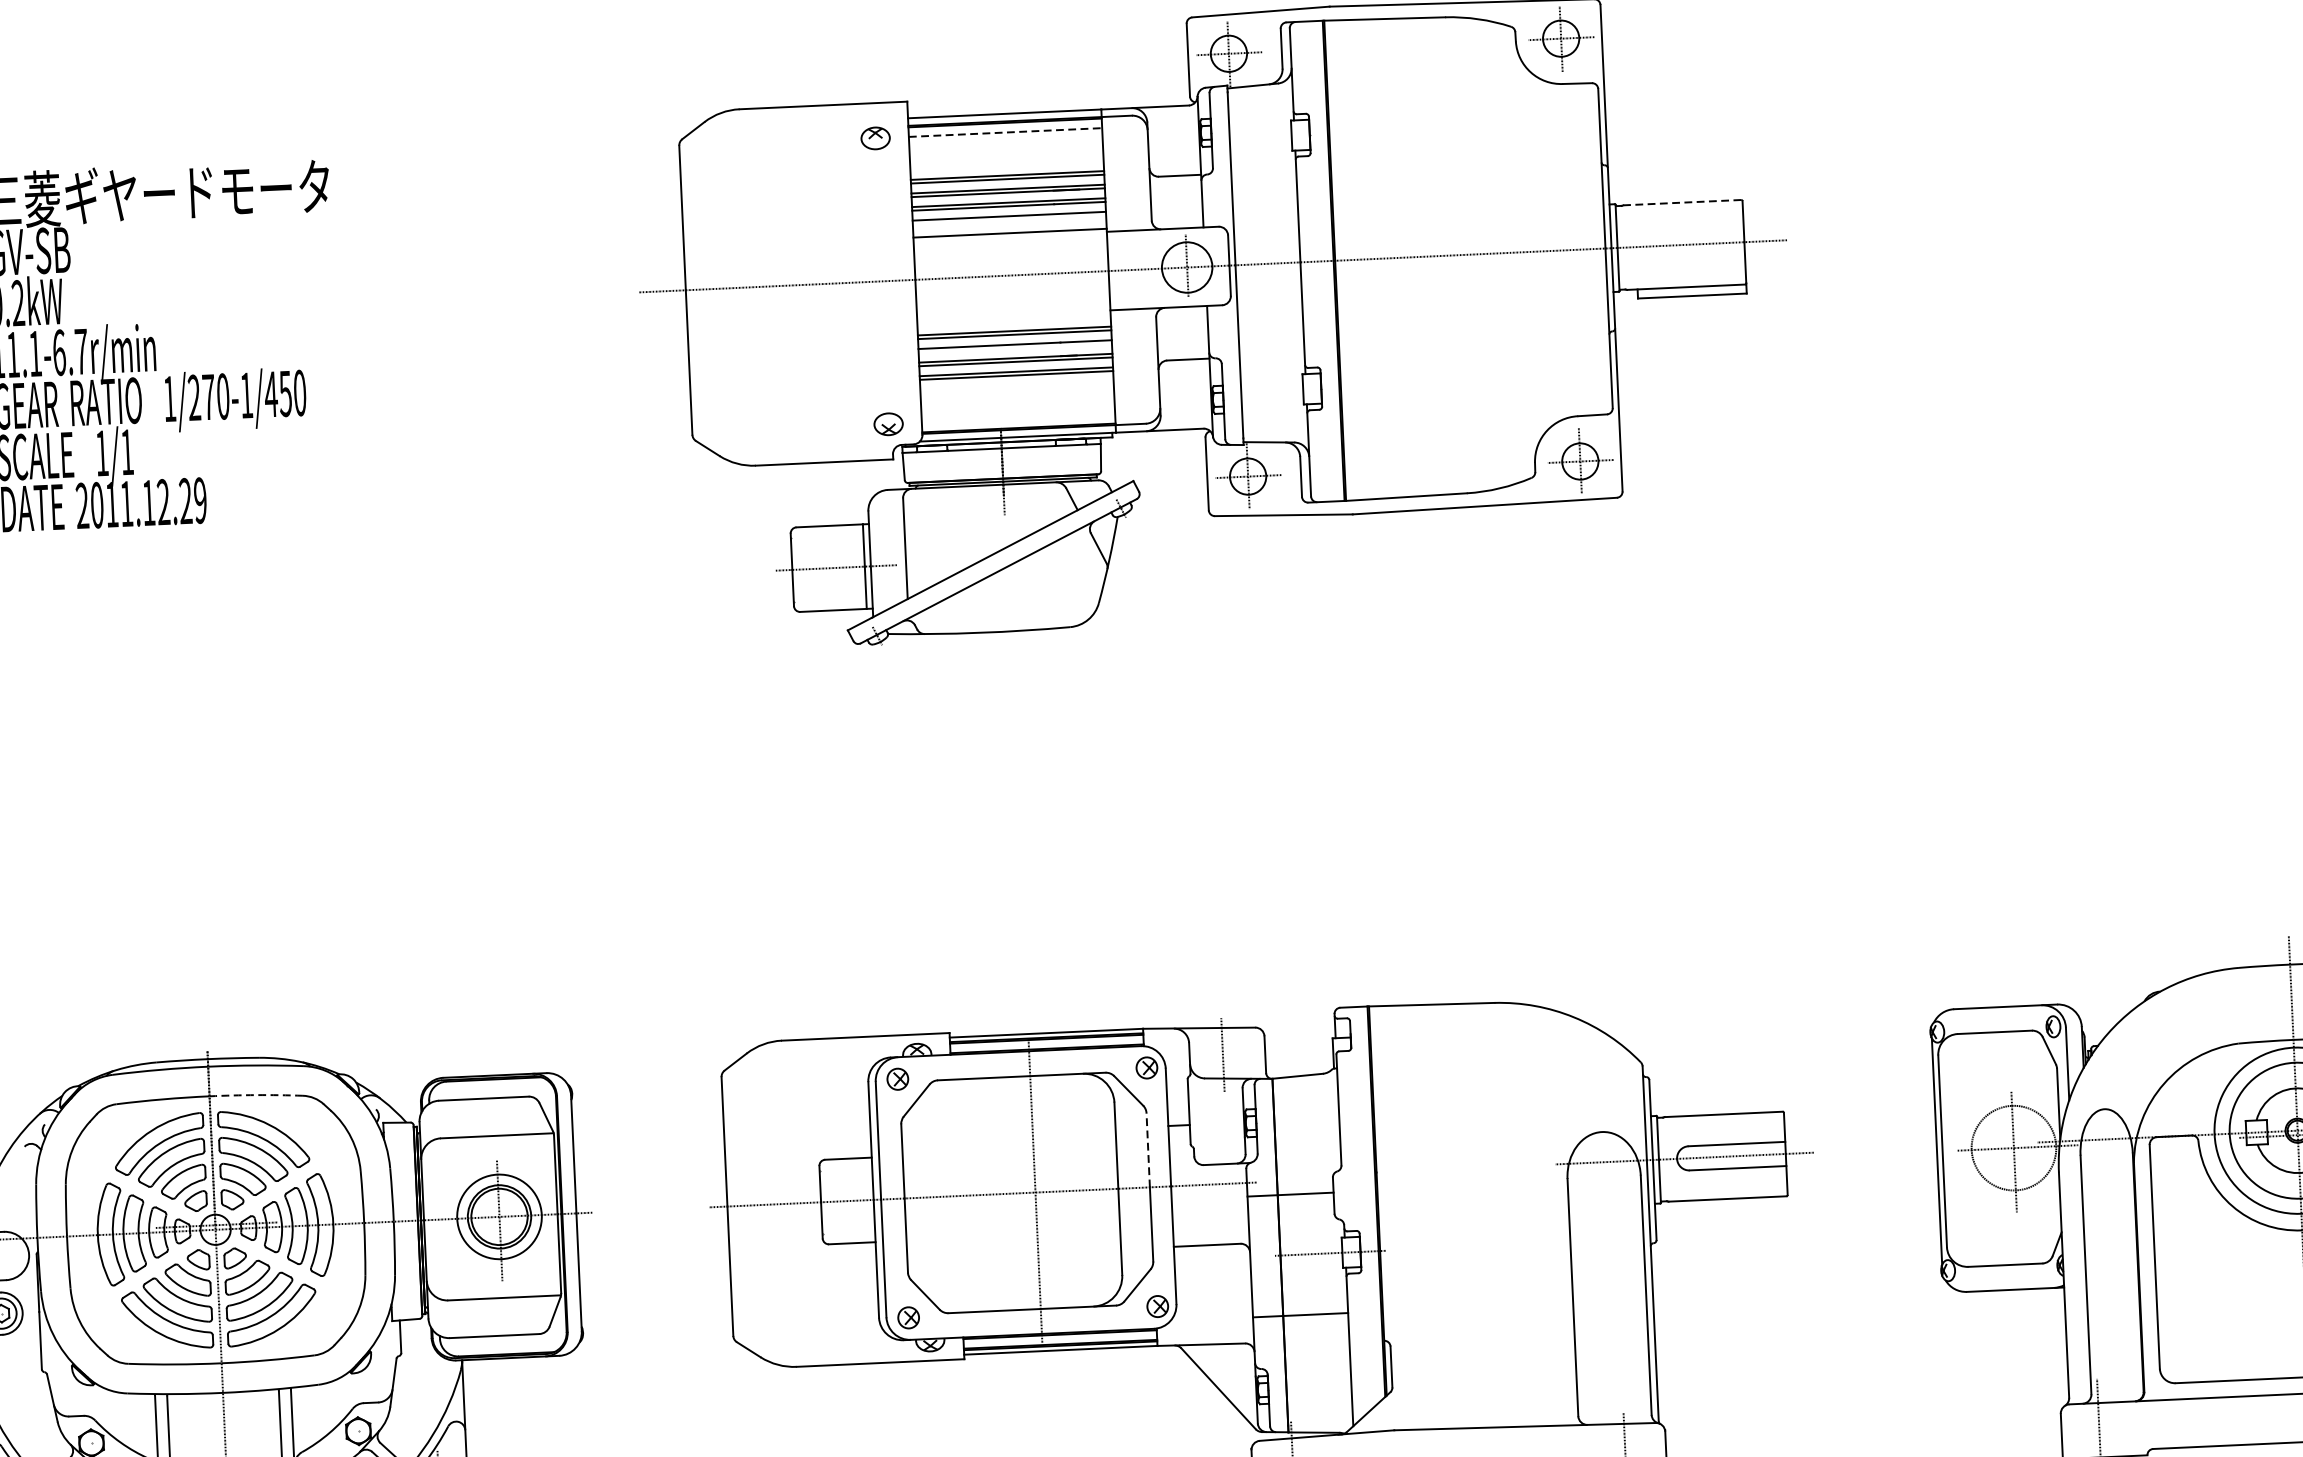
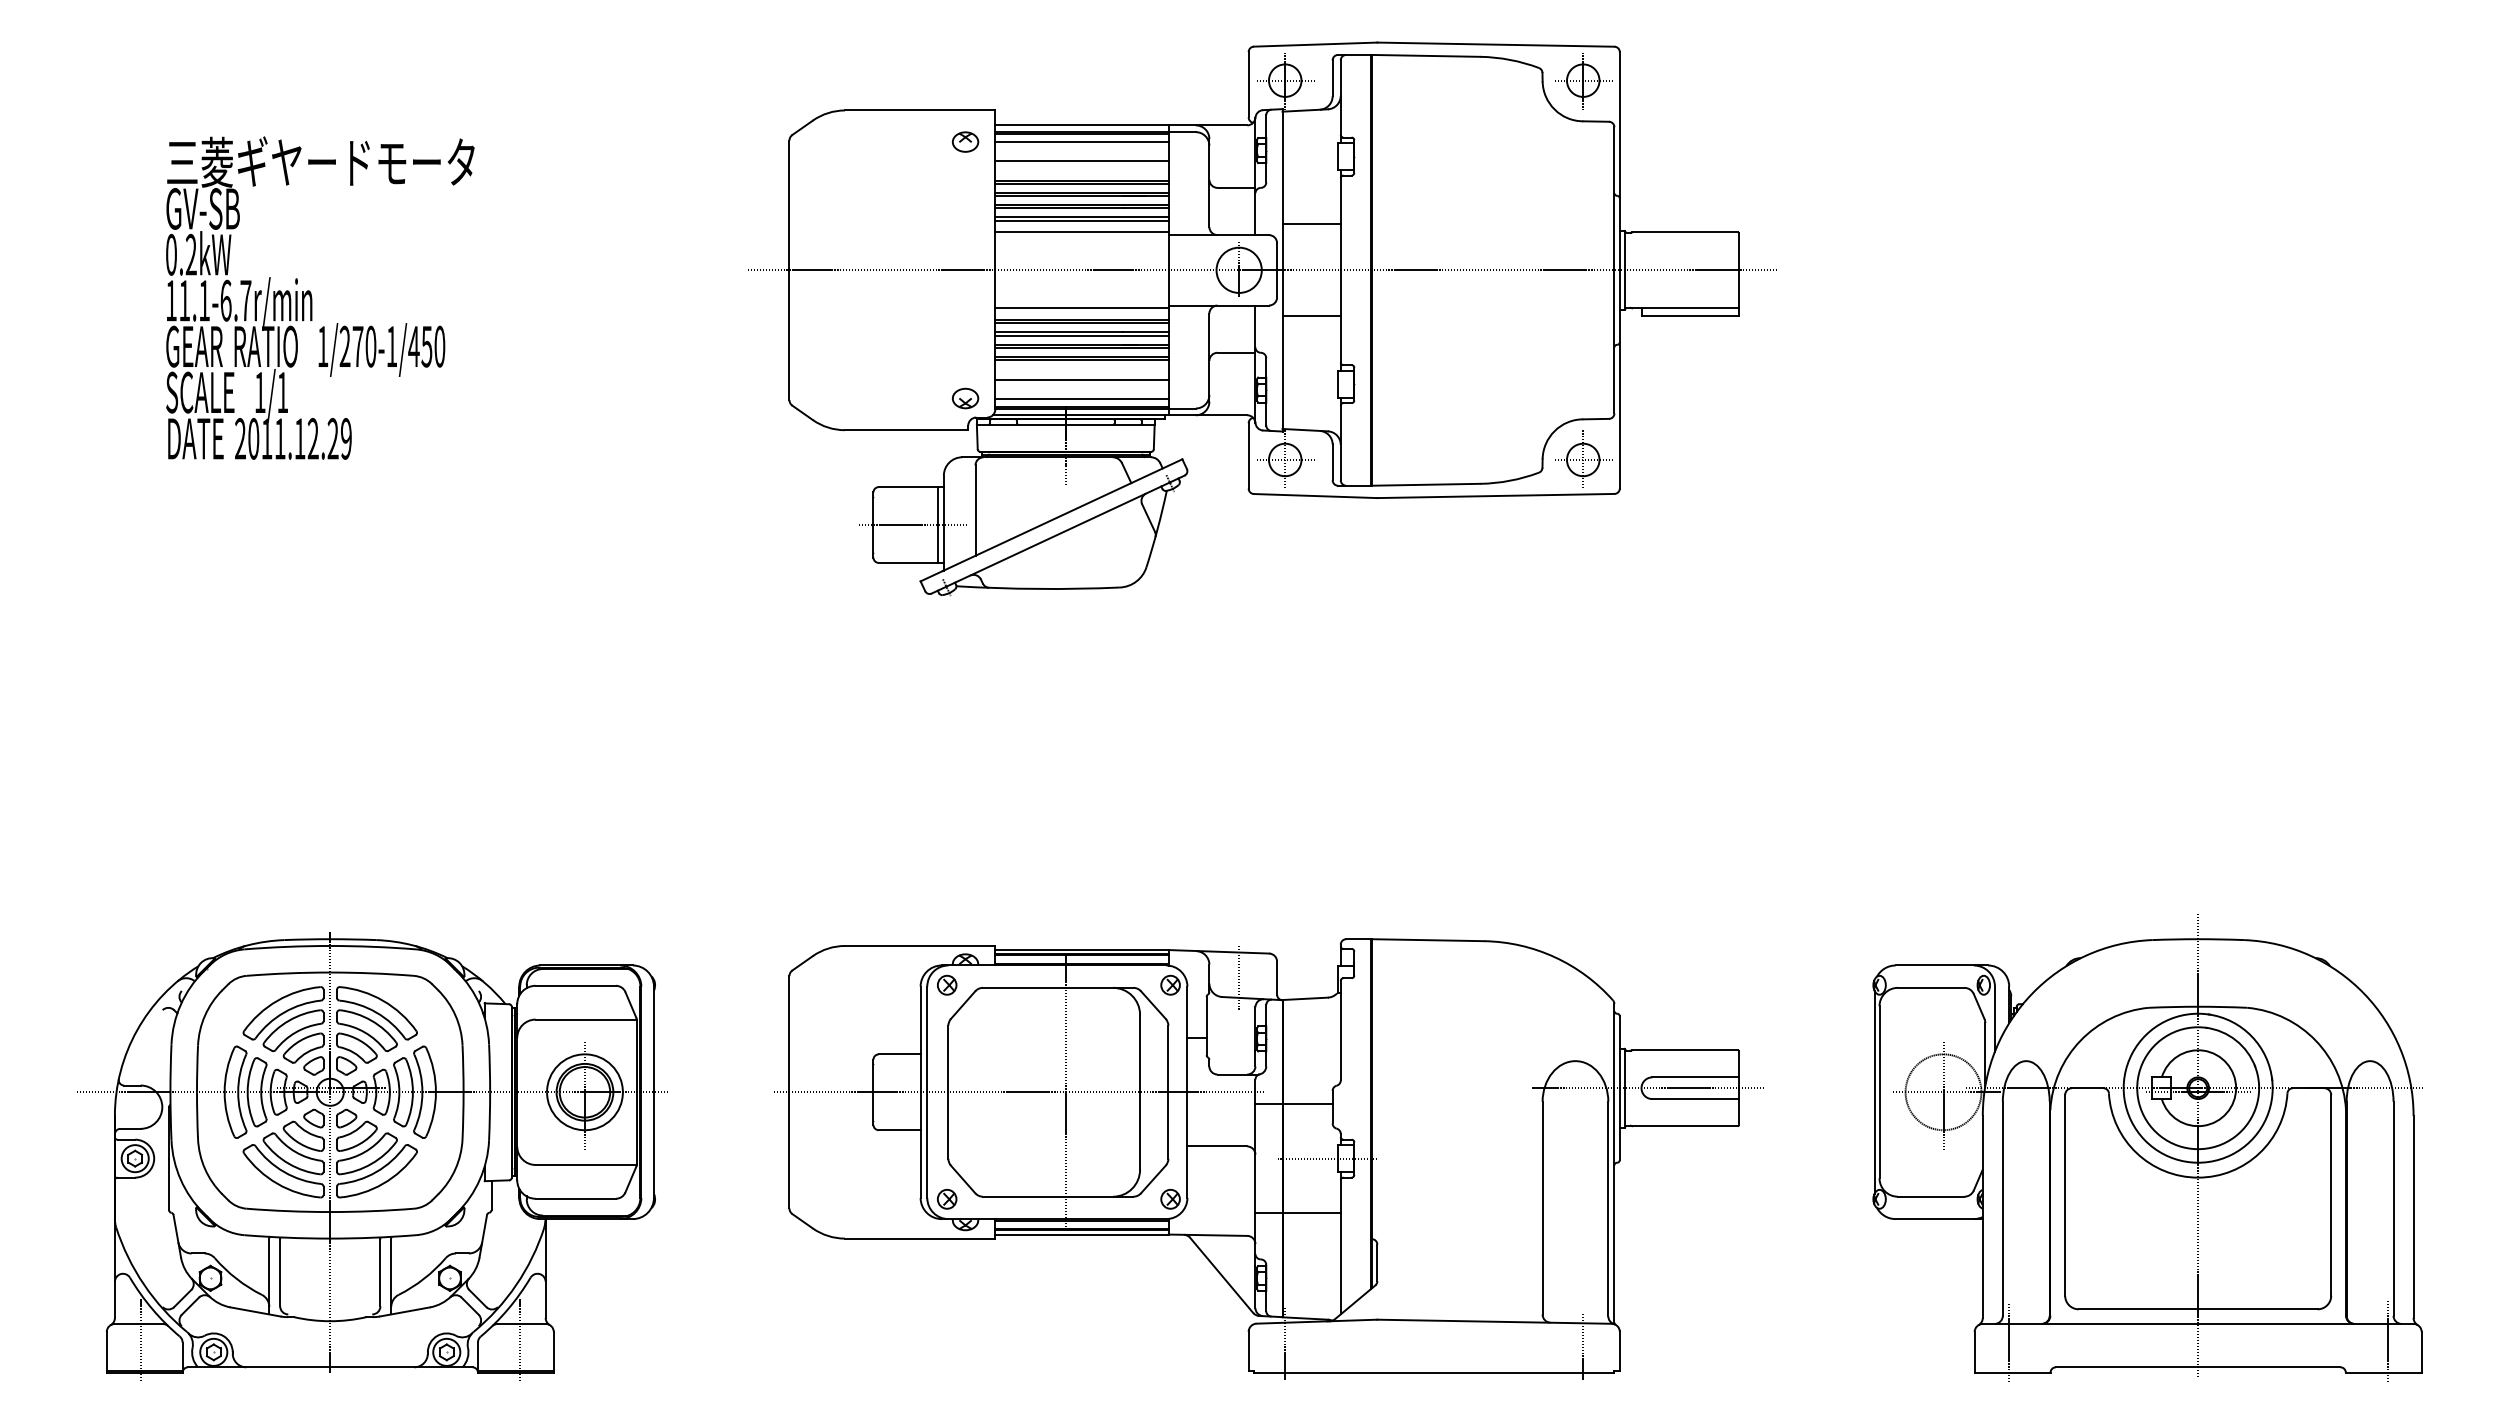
line: (1006, 132) -> (1082, 142), dashed -> solid
line: (1005, 153) -> (1081, 160), added
line: (1682, 202) -> (1685, 232), dashed -> solid
line: (1265, 212) -> (1311, 224), added
line: (1008, 219) -> (1081, 220), added
line: (1270, 315) -> (1311, 316), added
line: (1013, 318) -> (1081, 308), added
line: (1014, 348) -> (1081, 335), added
line: (1016, 397) -> (1081, 379), added
line: (1017, 418) -> (1081, 398), added
arc: (256, 1095) -> (372, 973), dashed -> solid
line: (1148, 1149) -> (1168, 1058), dashed -> solid

